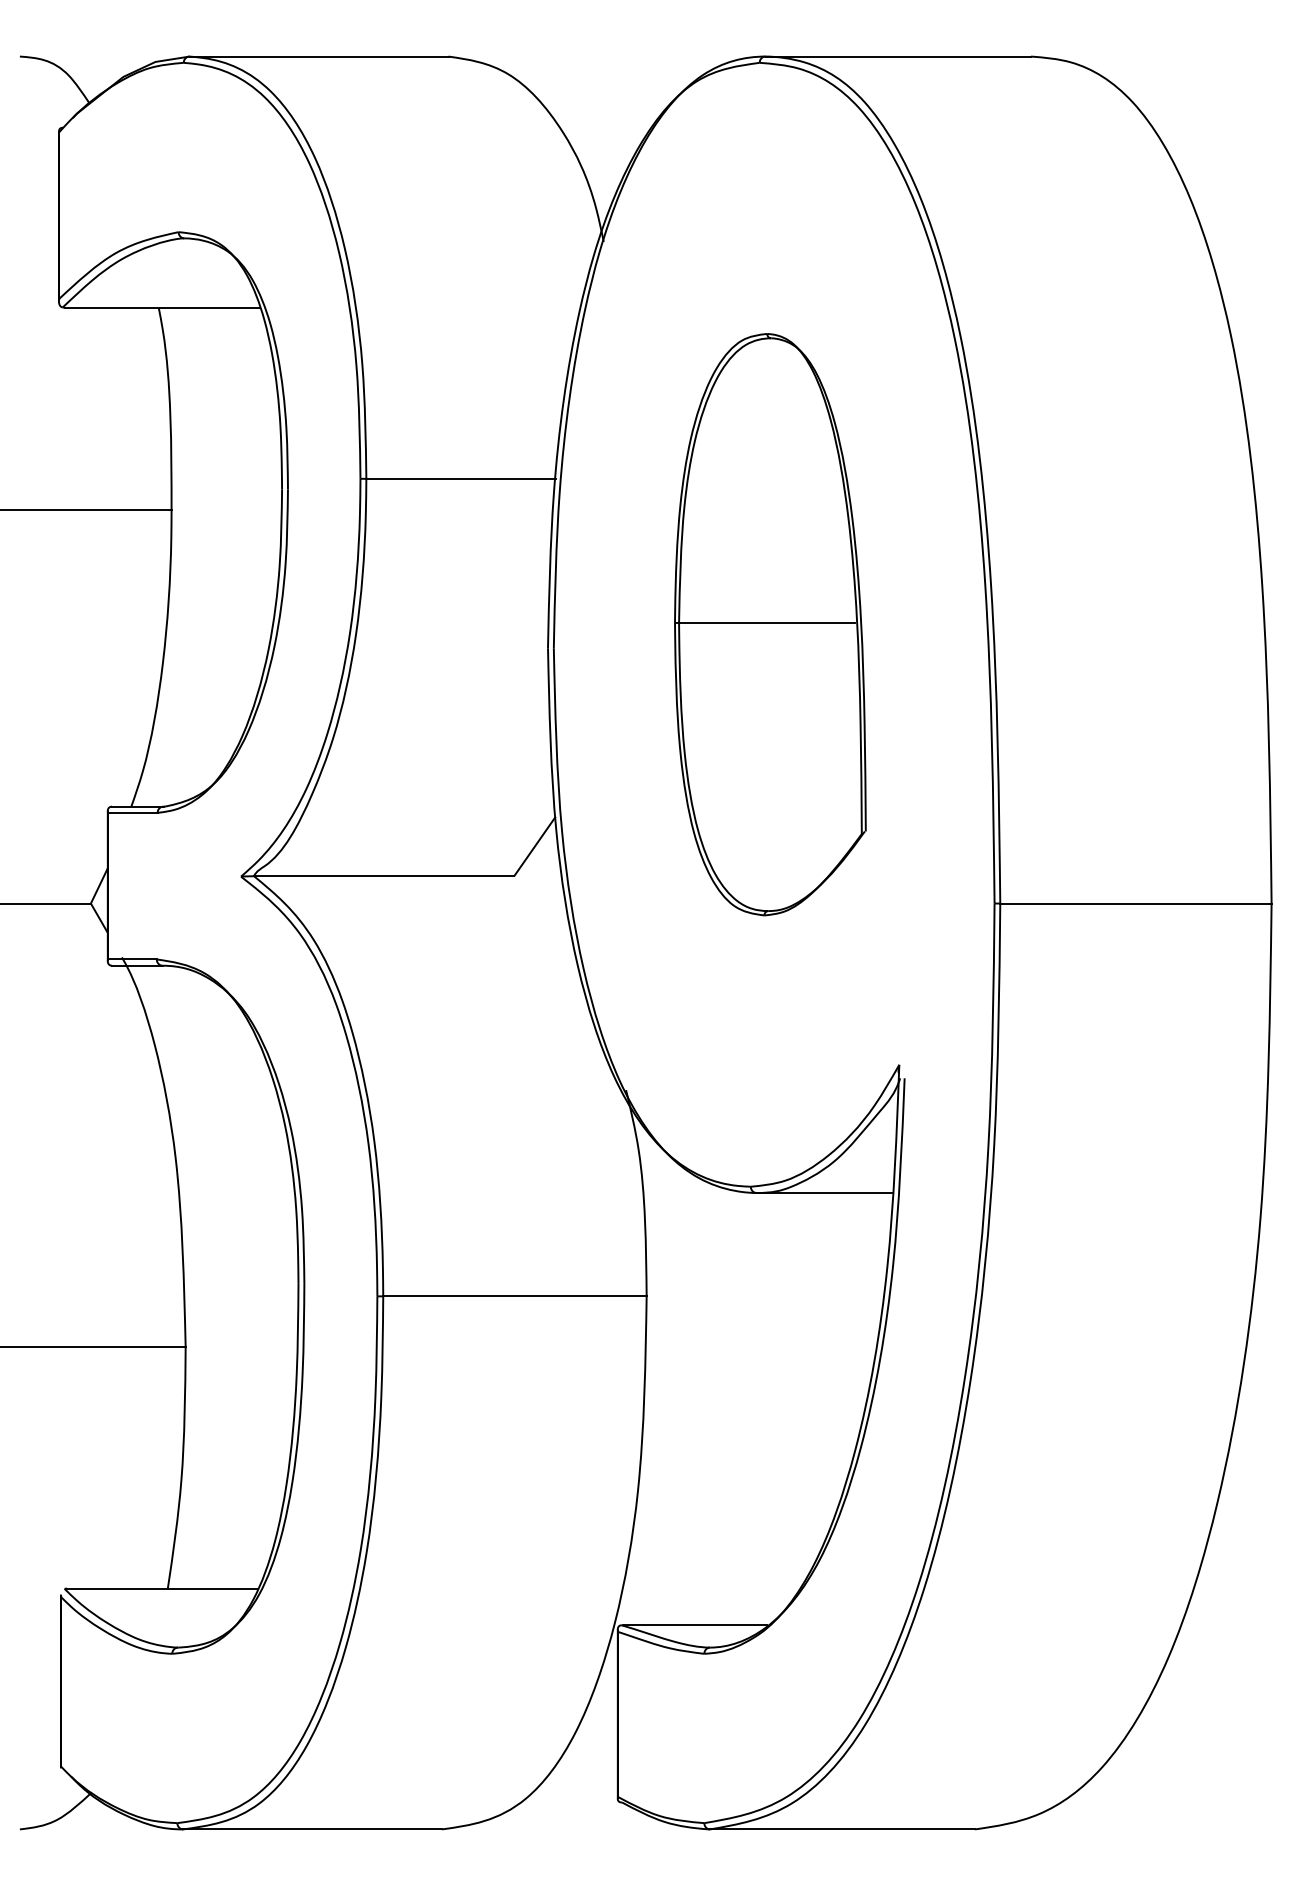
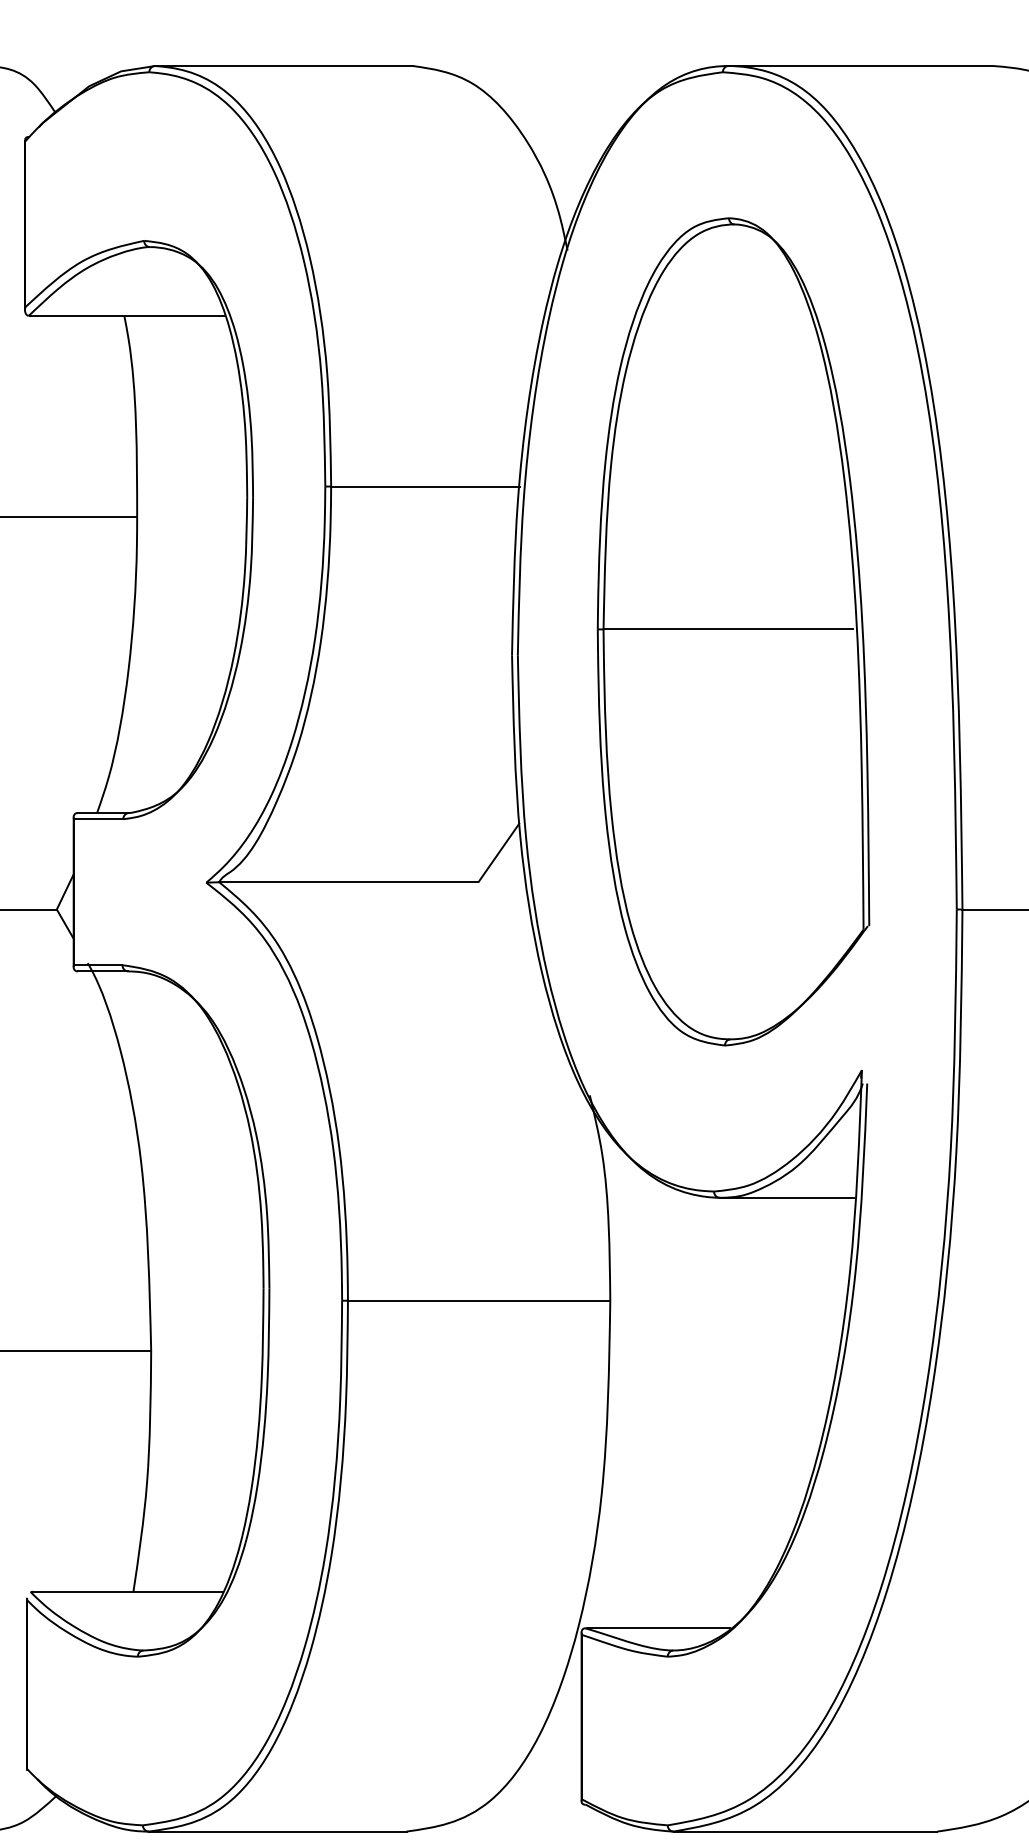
part: (770, 624) -> (733, 631), size x1.43

